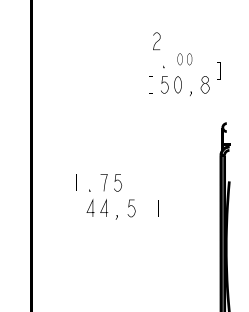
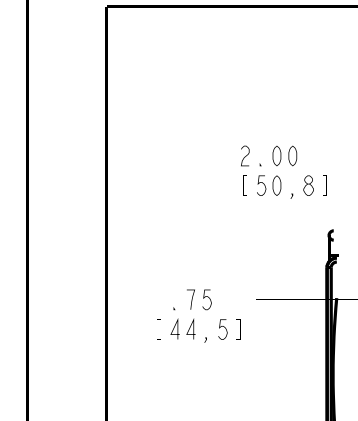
curve: (157, 40) -> (246, 155), moved
part: (184, 58) -> (284, 155), size x1.43
line: (220, 70) -> (326, 185), moved
line: (158, 208) -> (240, 329), moved

